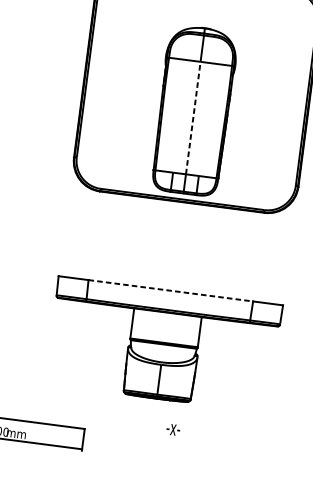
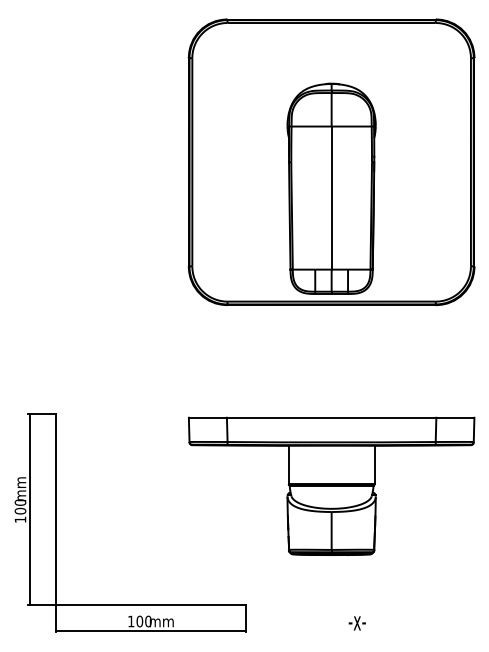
line: (193, 118) -> (331, 198), dashed -> solid
line: (170, 290) -> (331, 417), dashed -> solid
text: (172, 429) -> (356, 623), moved

